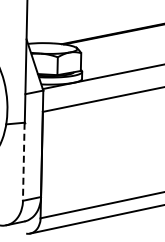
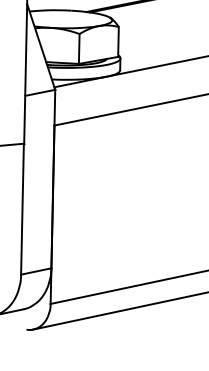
line: (23, 162) -> (22, 210), dashed -> solid

